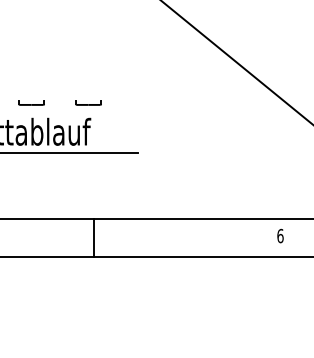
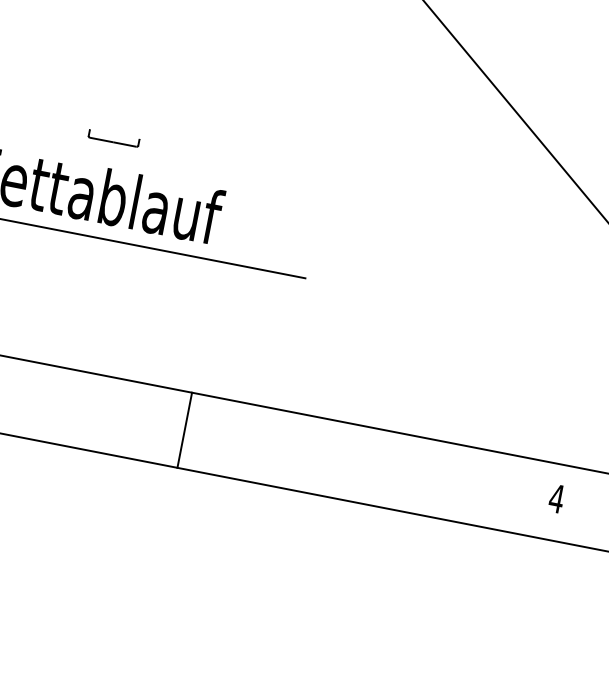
part: (88, 102) -> (227, 159), removed
text: (280, 235) -> (557, 497), 6 -> 4

